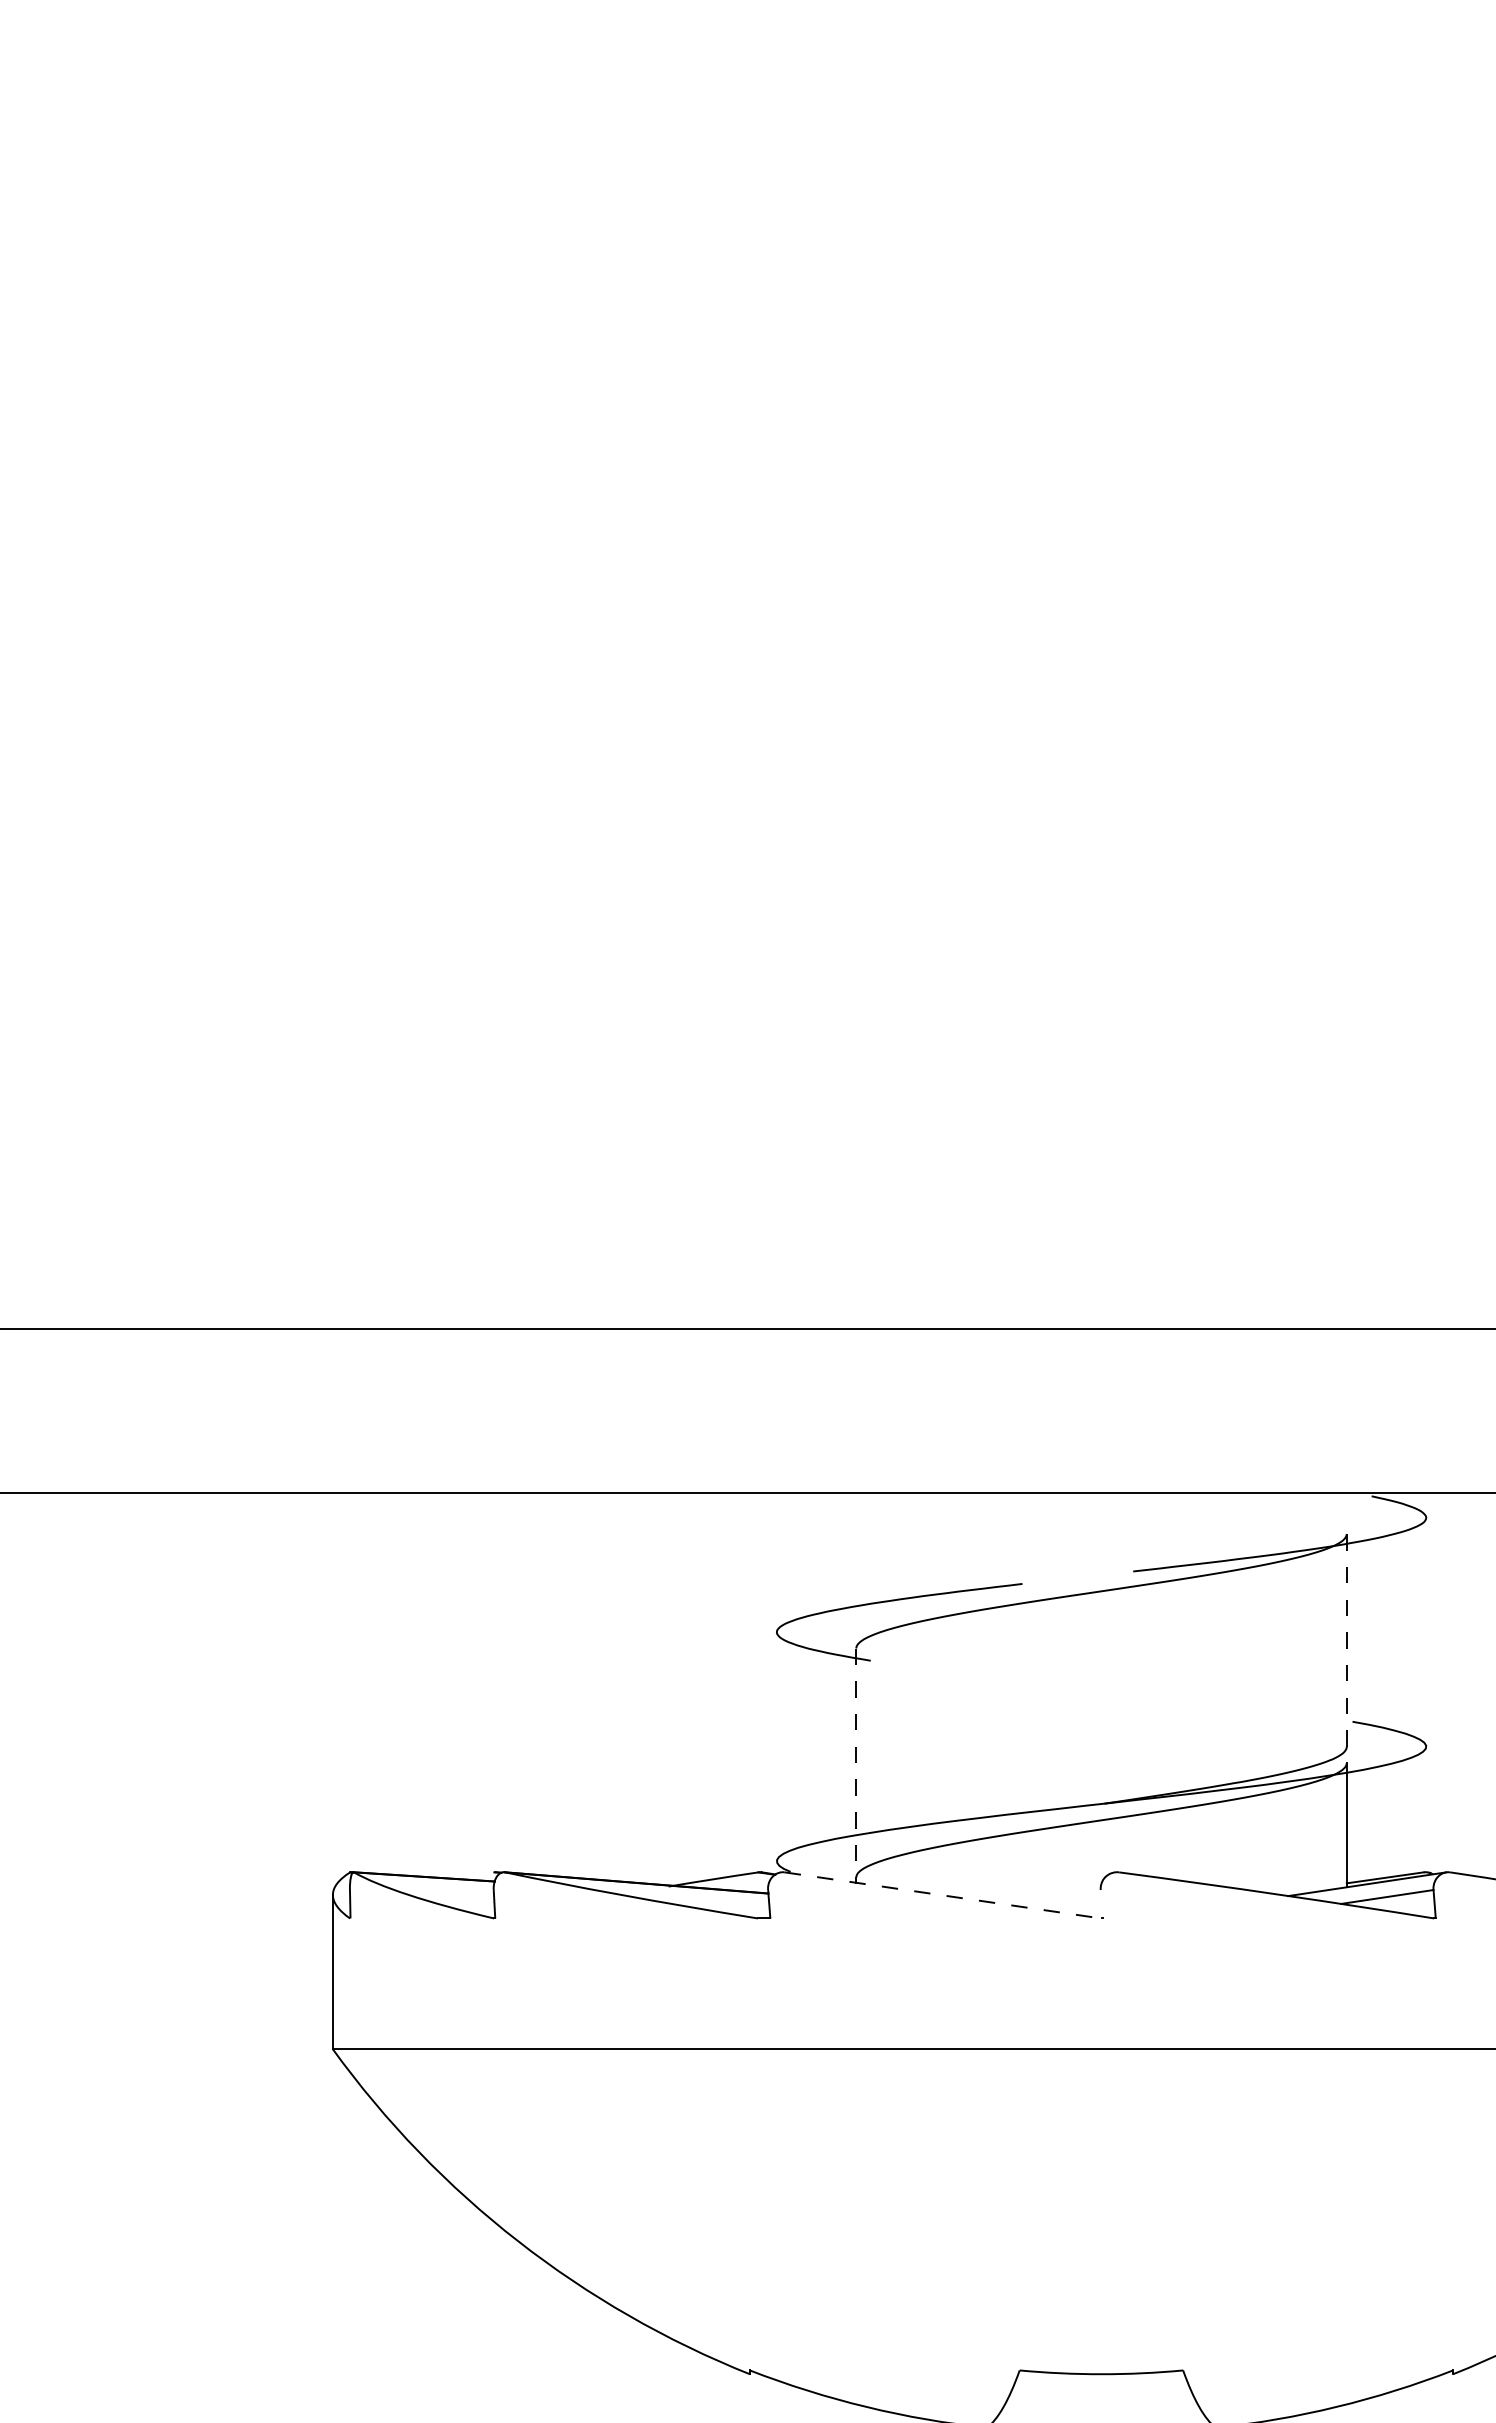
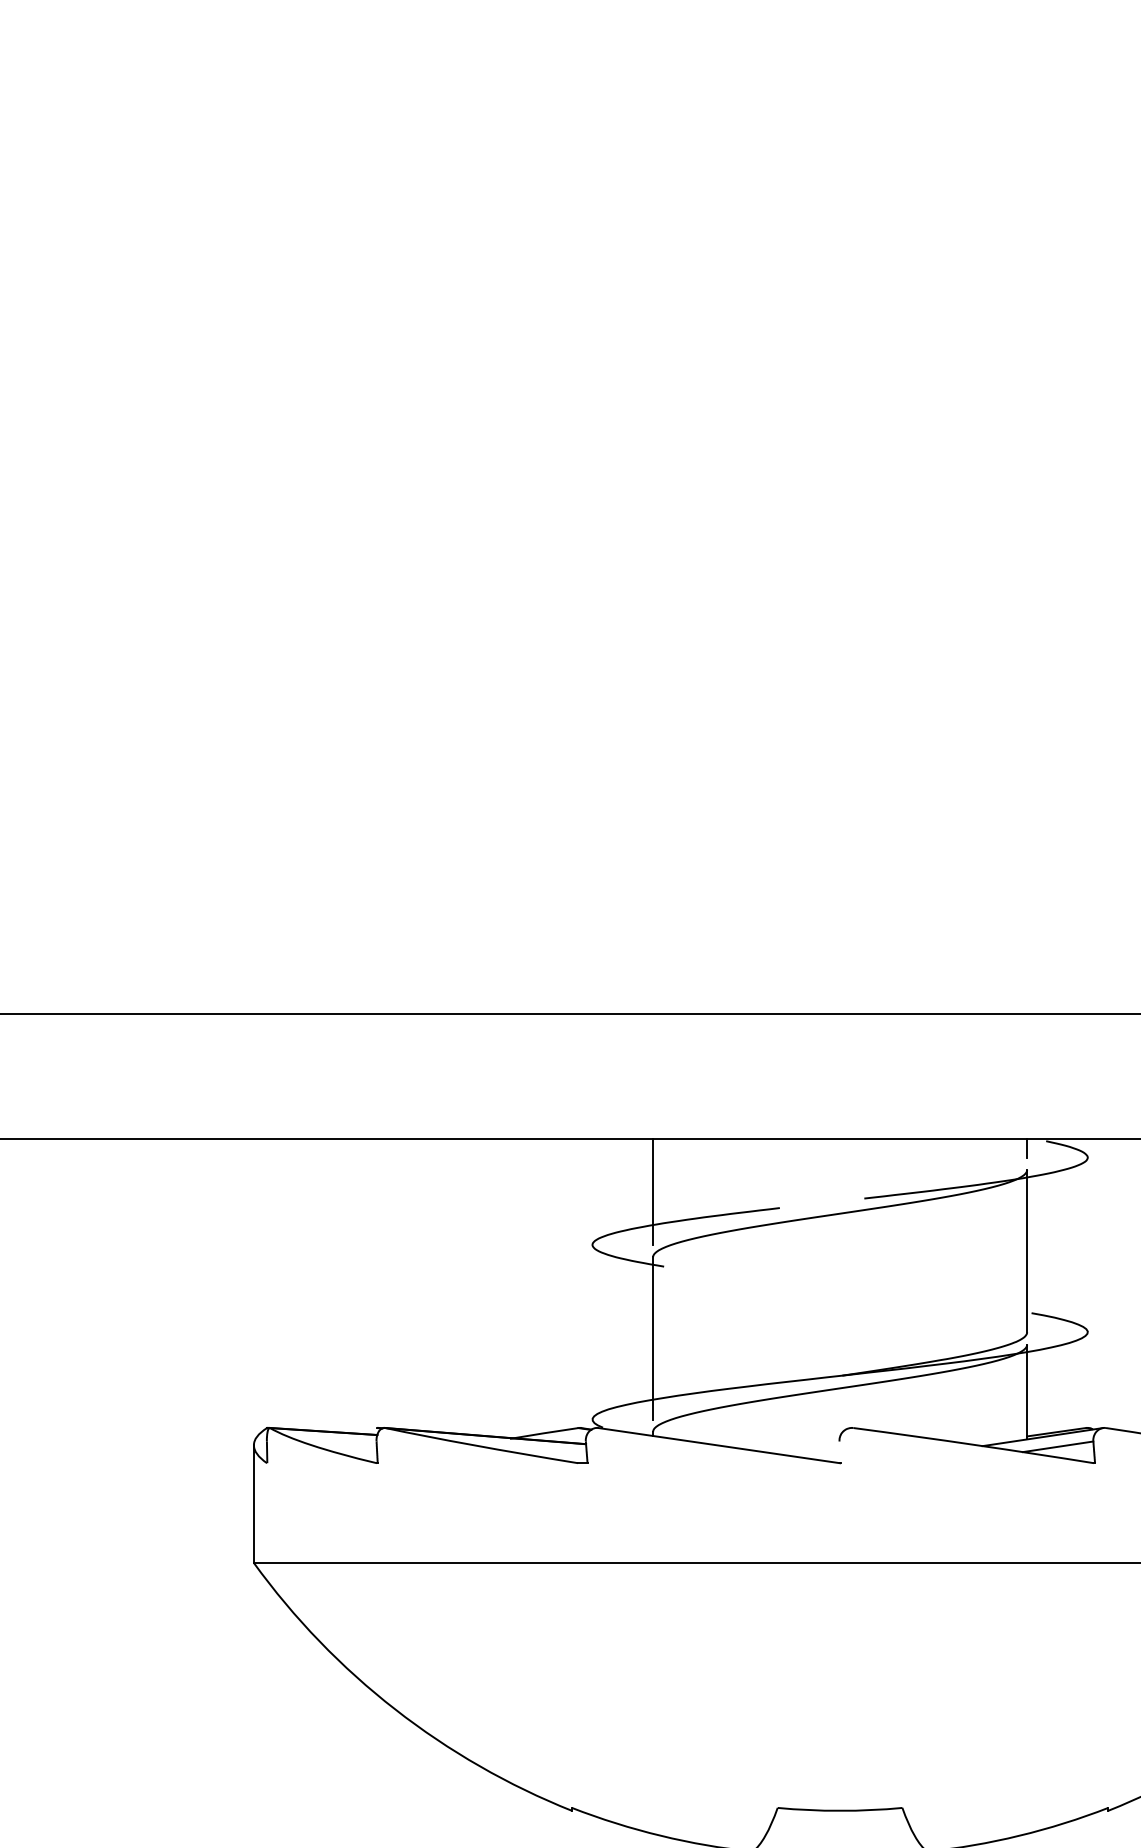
line: (1346, 1504) -> (1026, 1147), added
line: (856, 1562) -> (653, 1191), added
line: (1346, 1639) -> (1026, 1250), dashed -> solid
line: (856, 1755) -> (653, 1338), dashed -> solid
line: (943, 1895) -> (719, 1445), dashed -> solid

